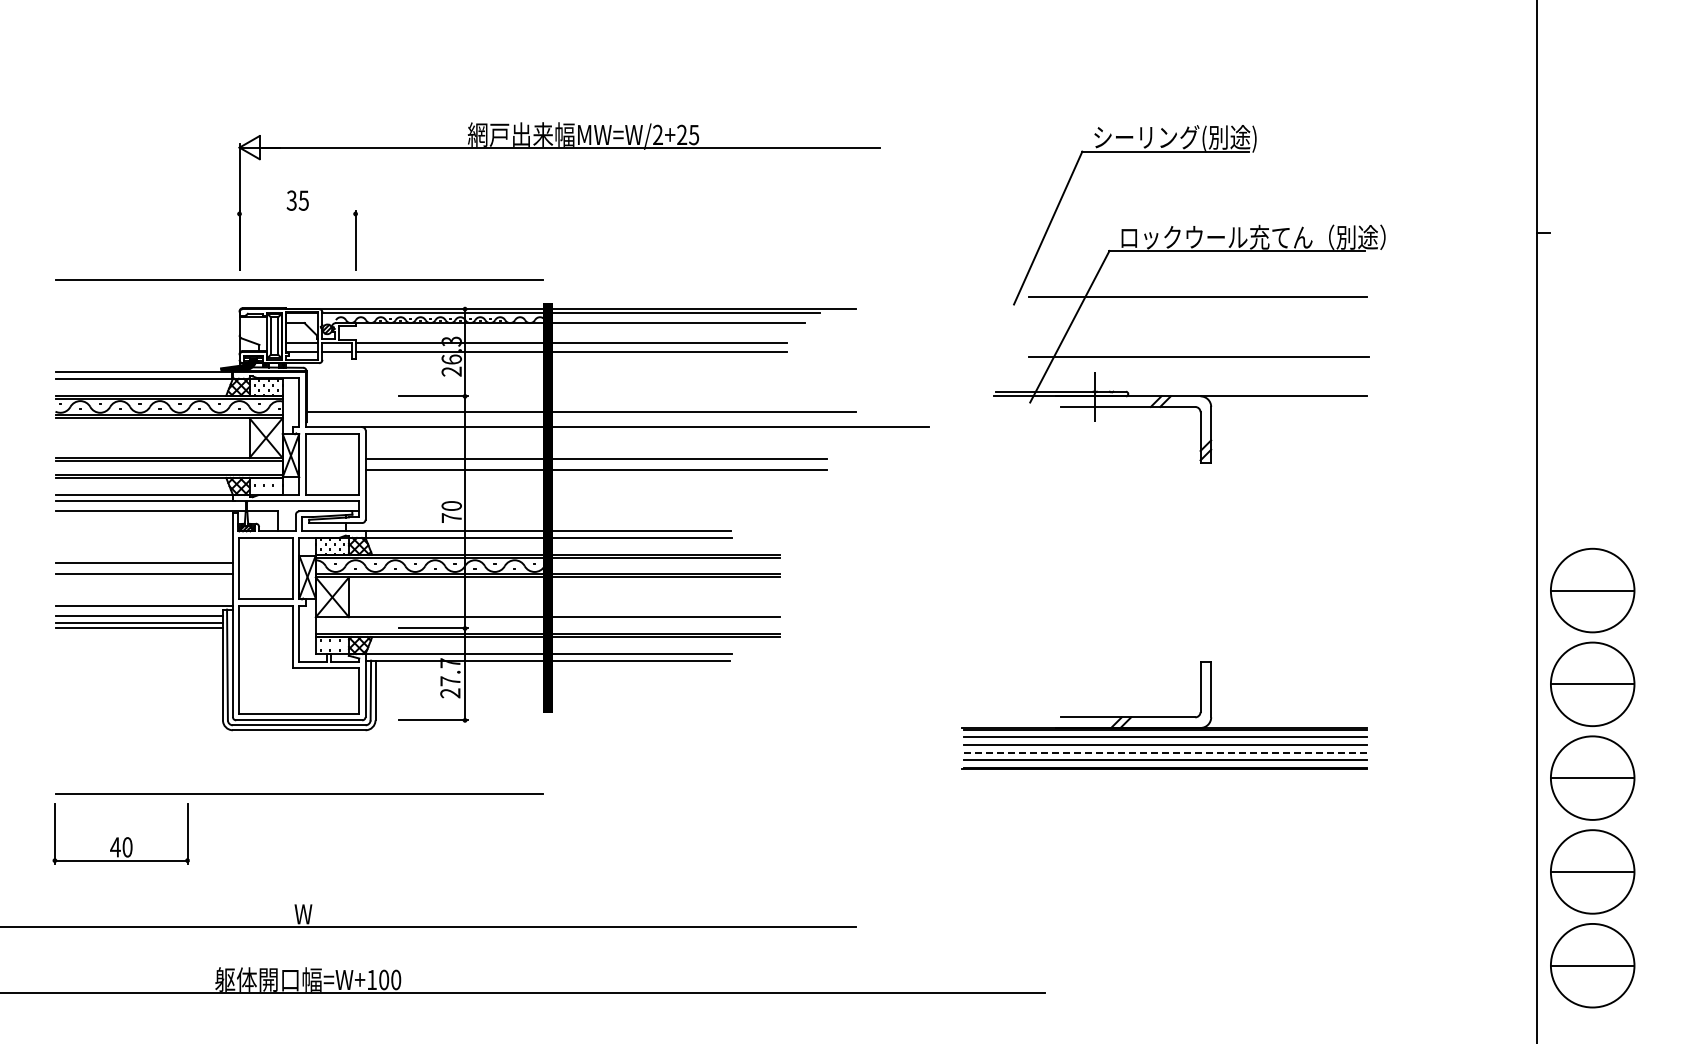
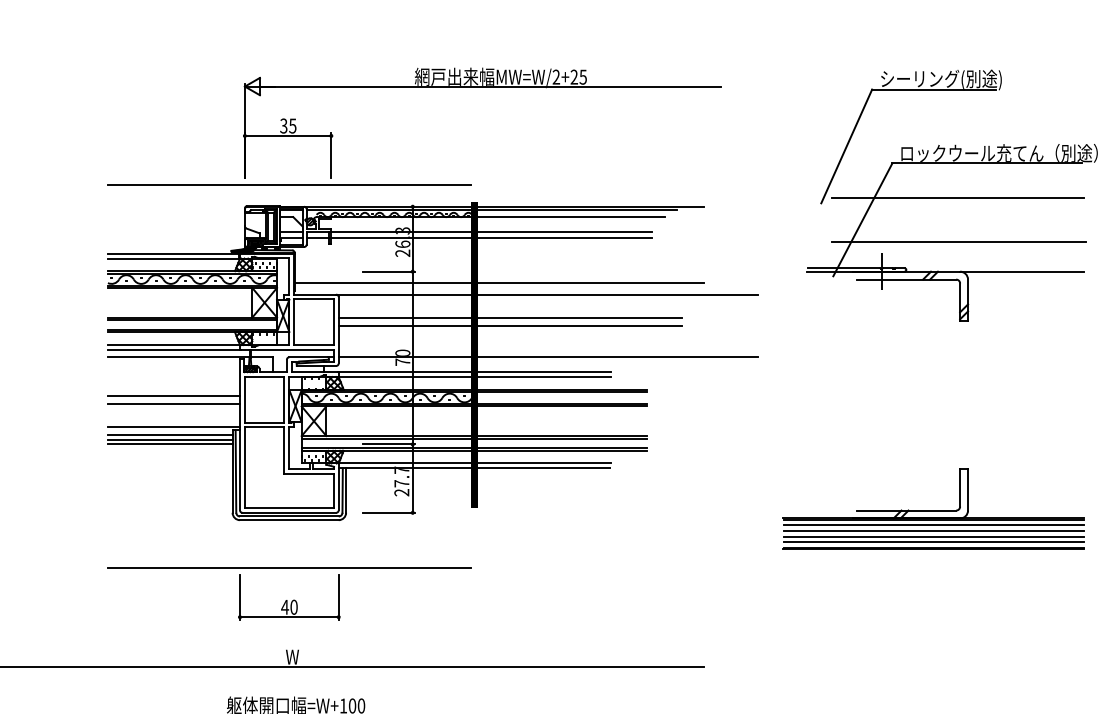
line: (297, 213) -> (288, 135), added
line: (647, 511) -> (548, 357), added
line: (547, 620) -> (474, 438), added
line: (1165, 752) -> (934, 536), dashed -> solid
part: (120, 833) -> (288, 597), moved

